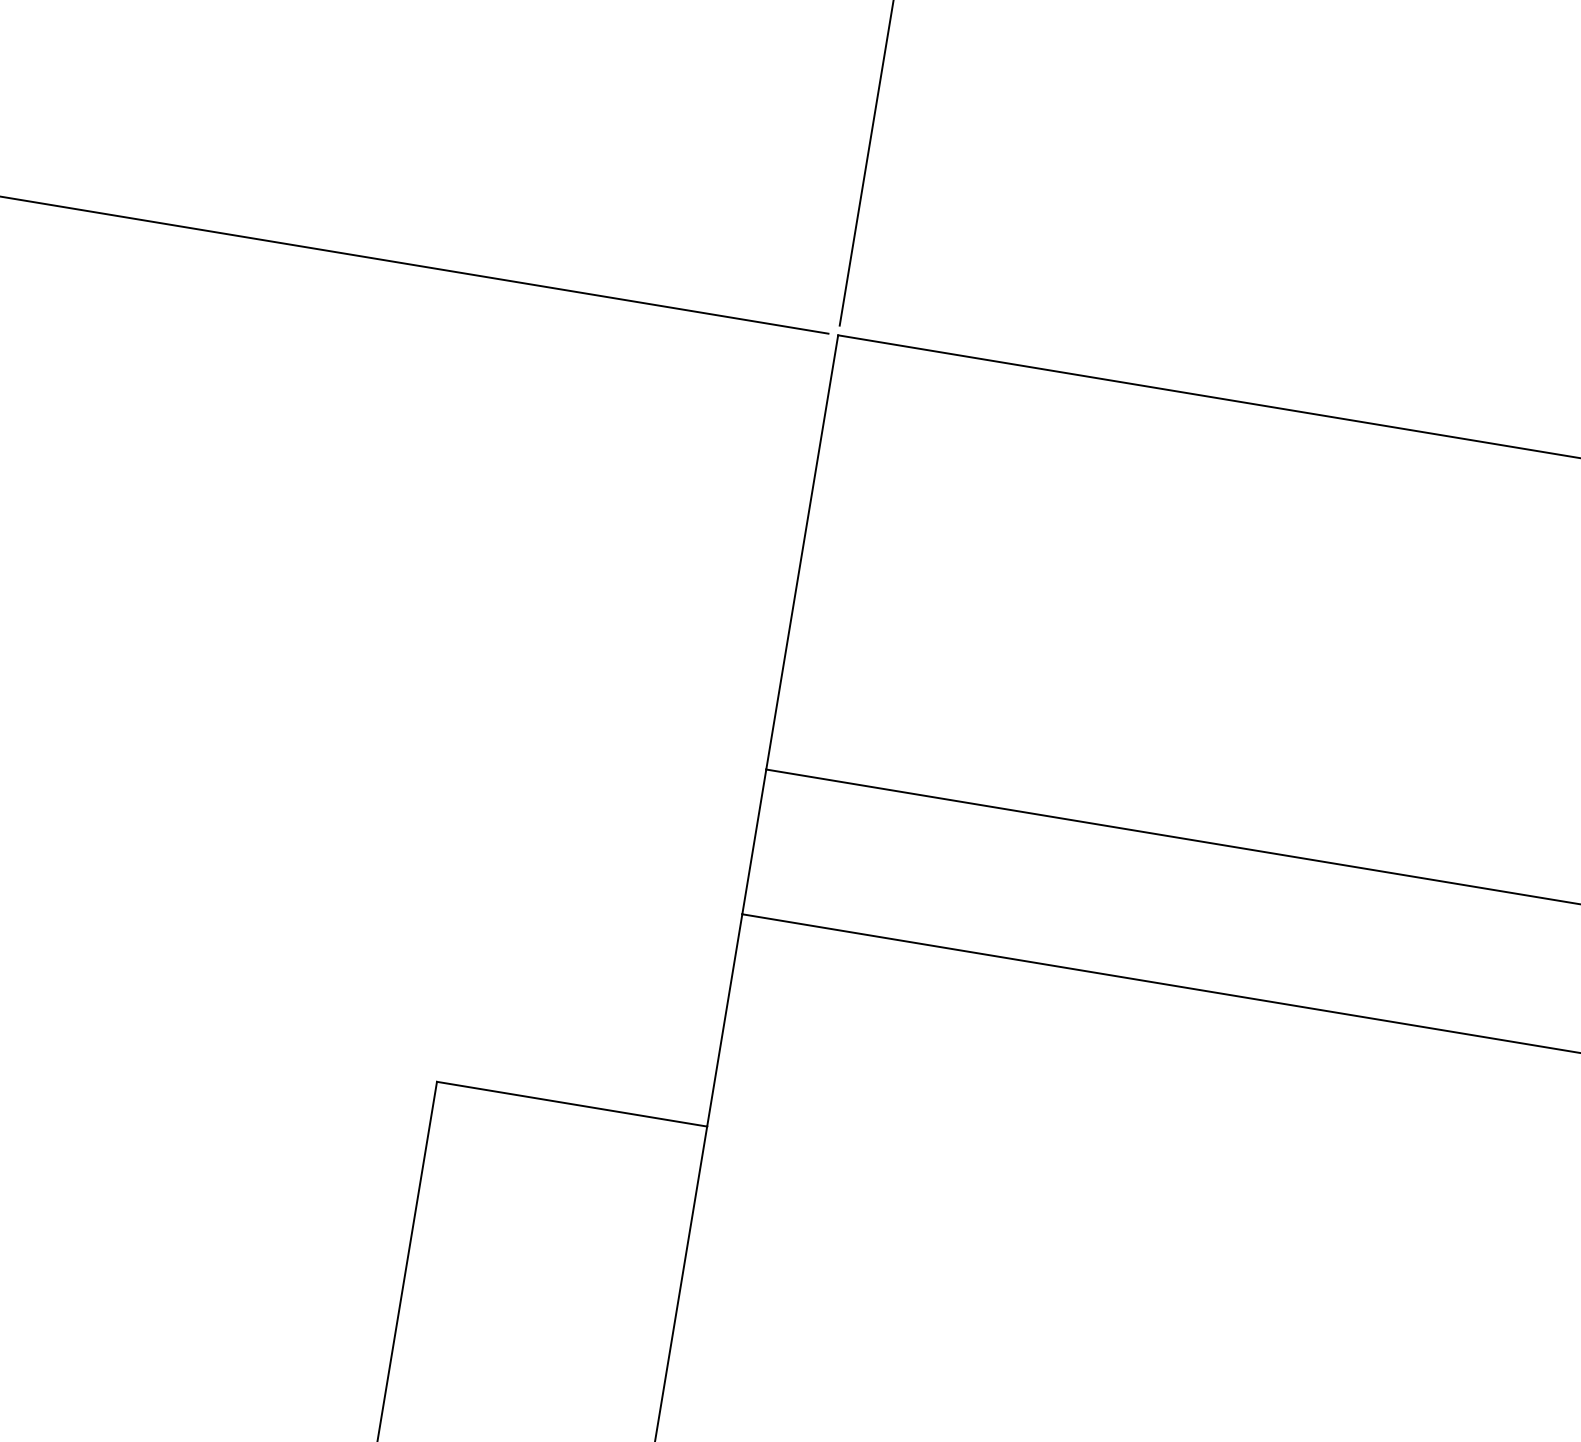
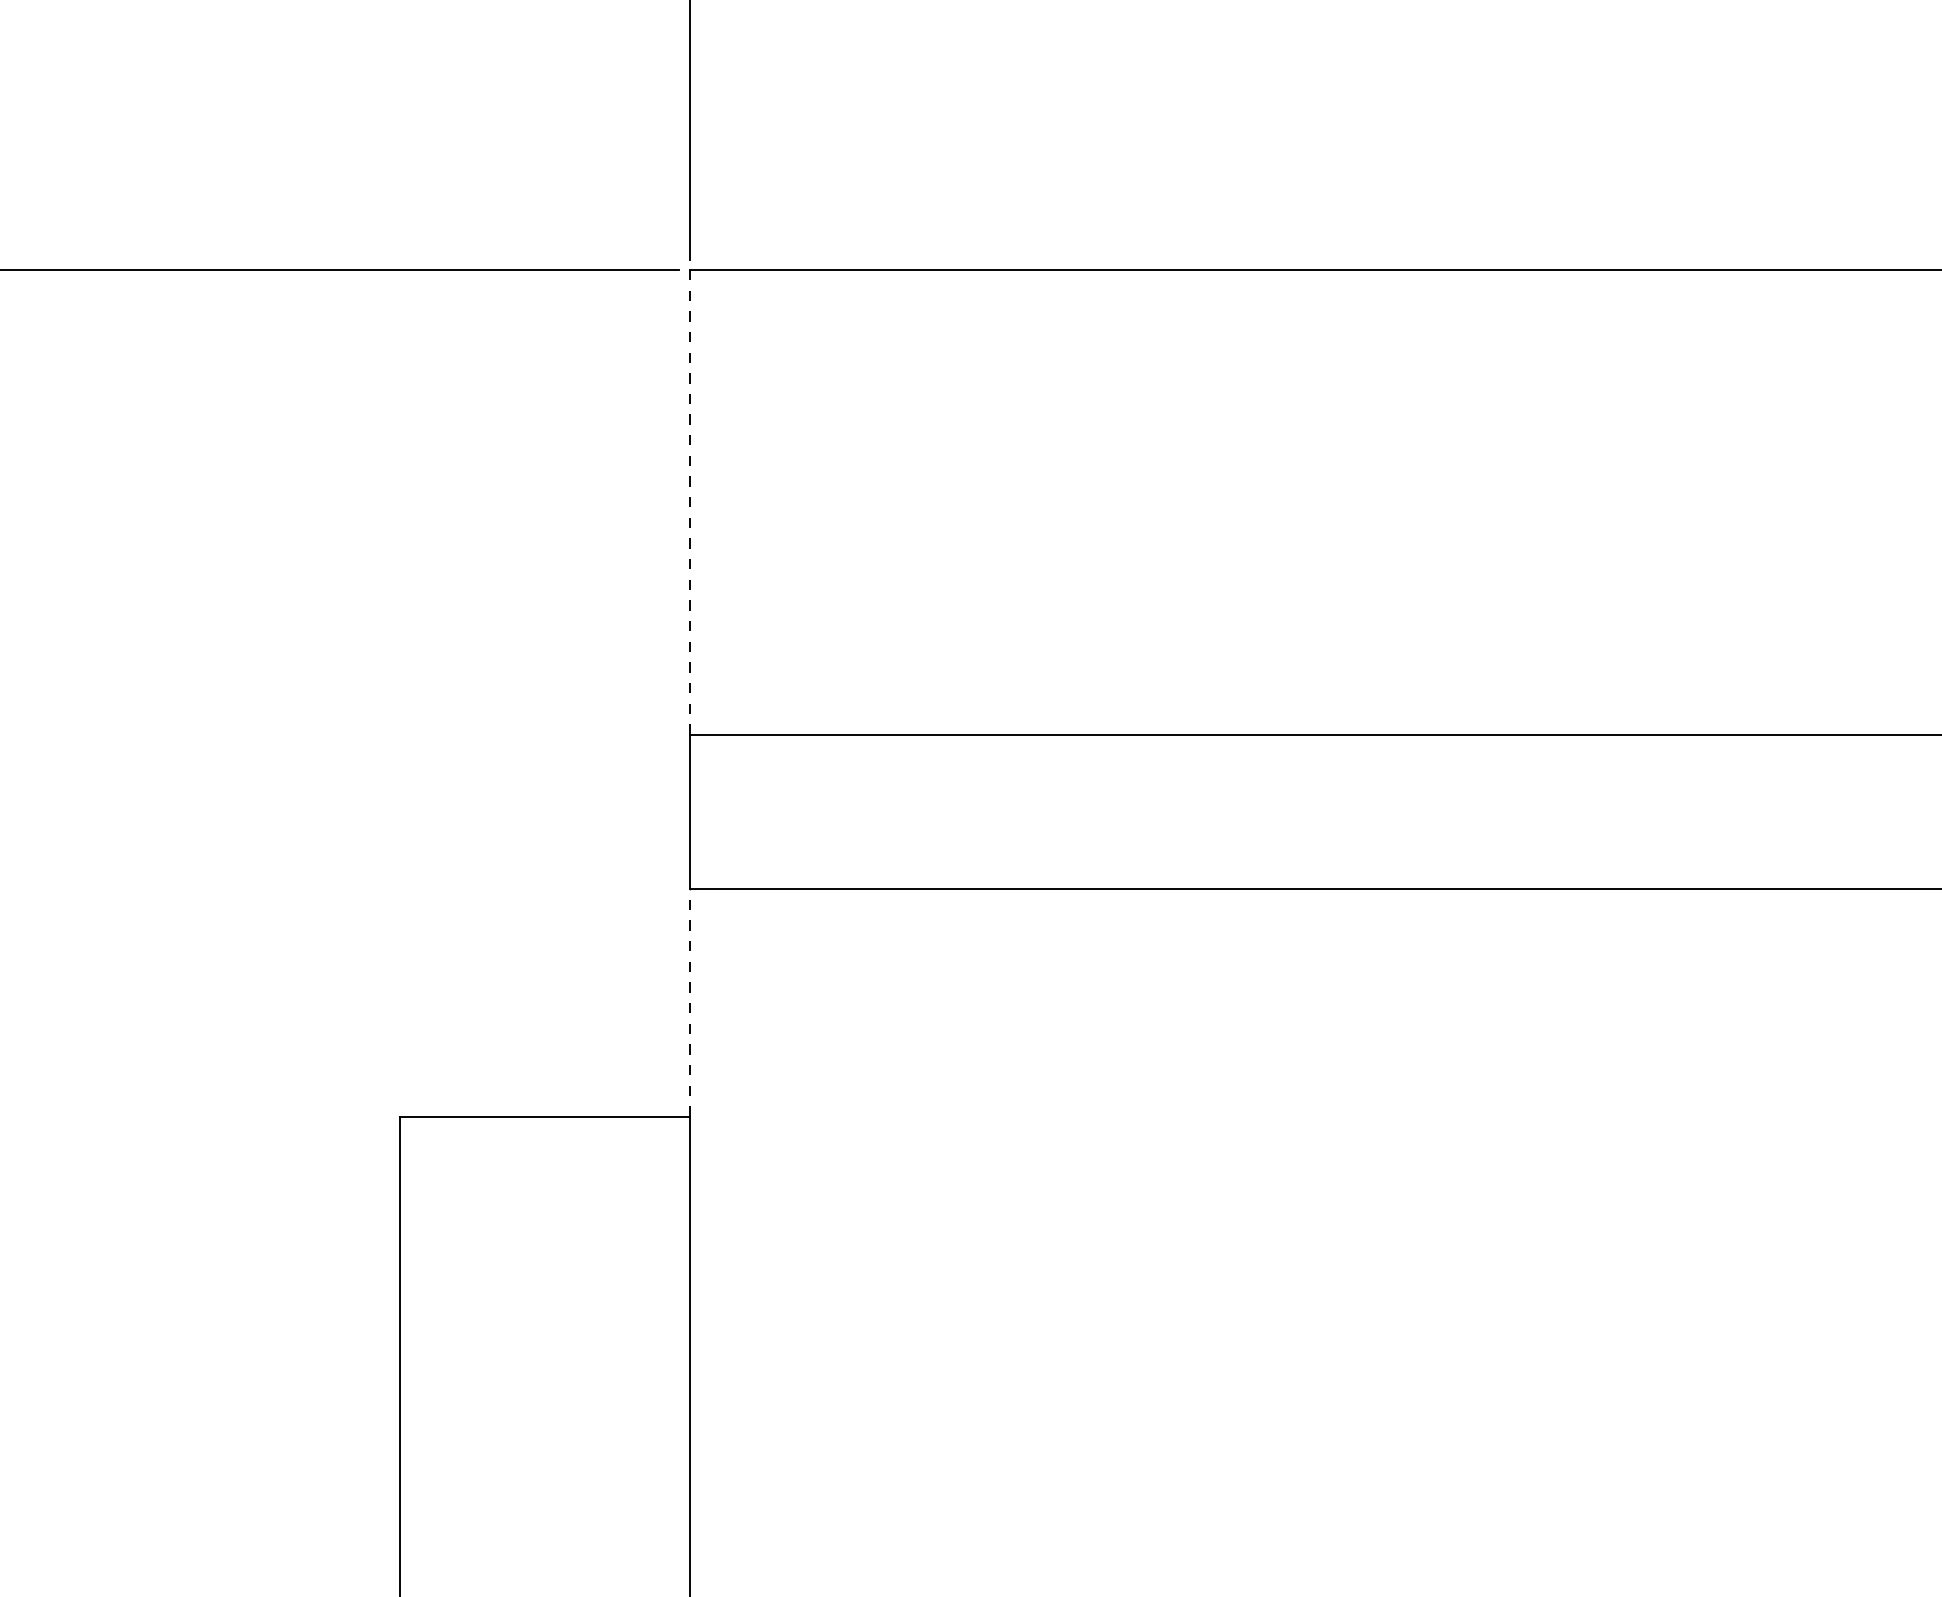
line: (802, 551) -> (689, 501), solid -> dashed
line: (724, 1020) -> (689, 1003), solid -> dashed

